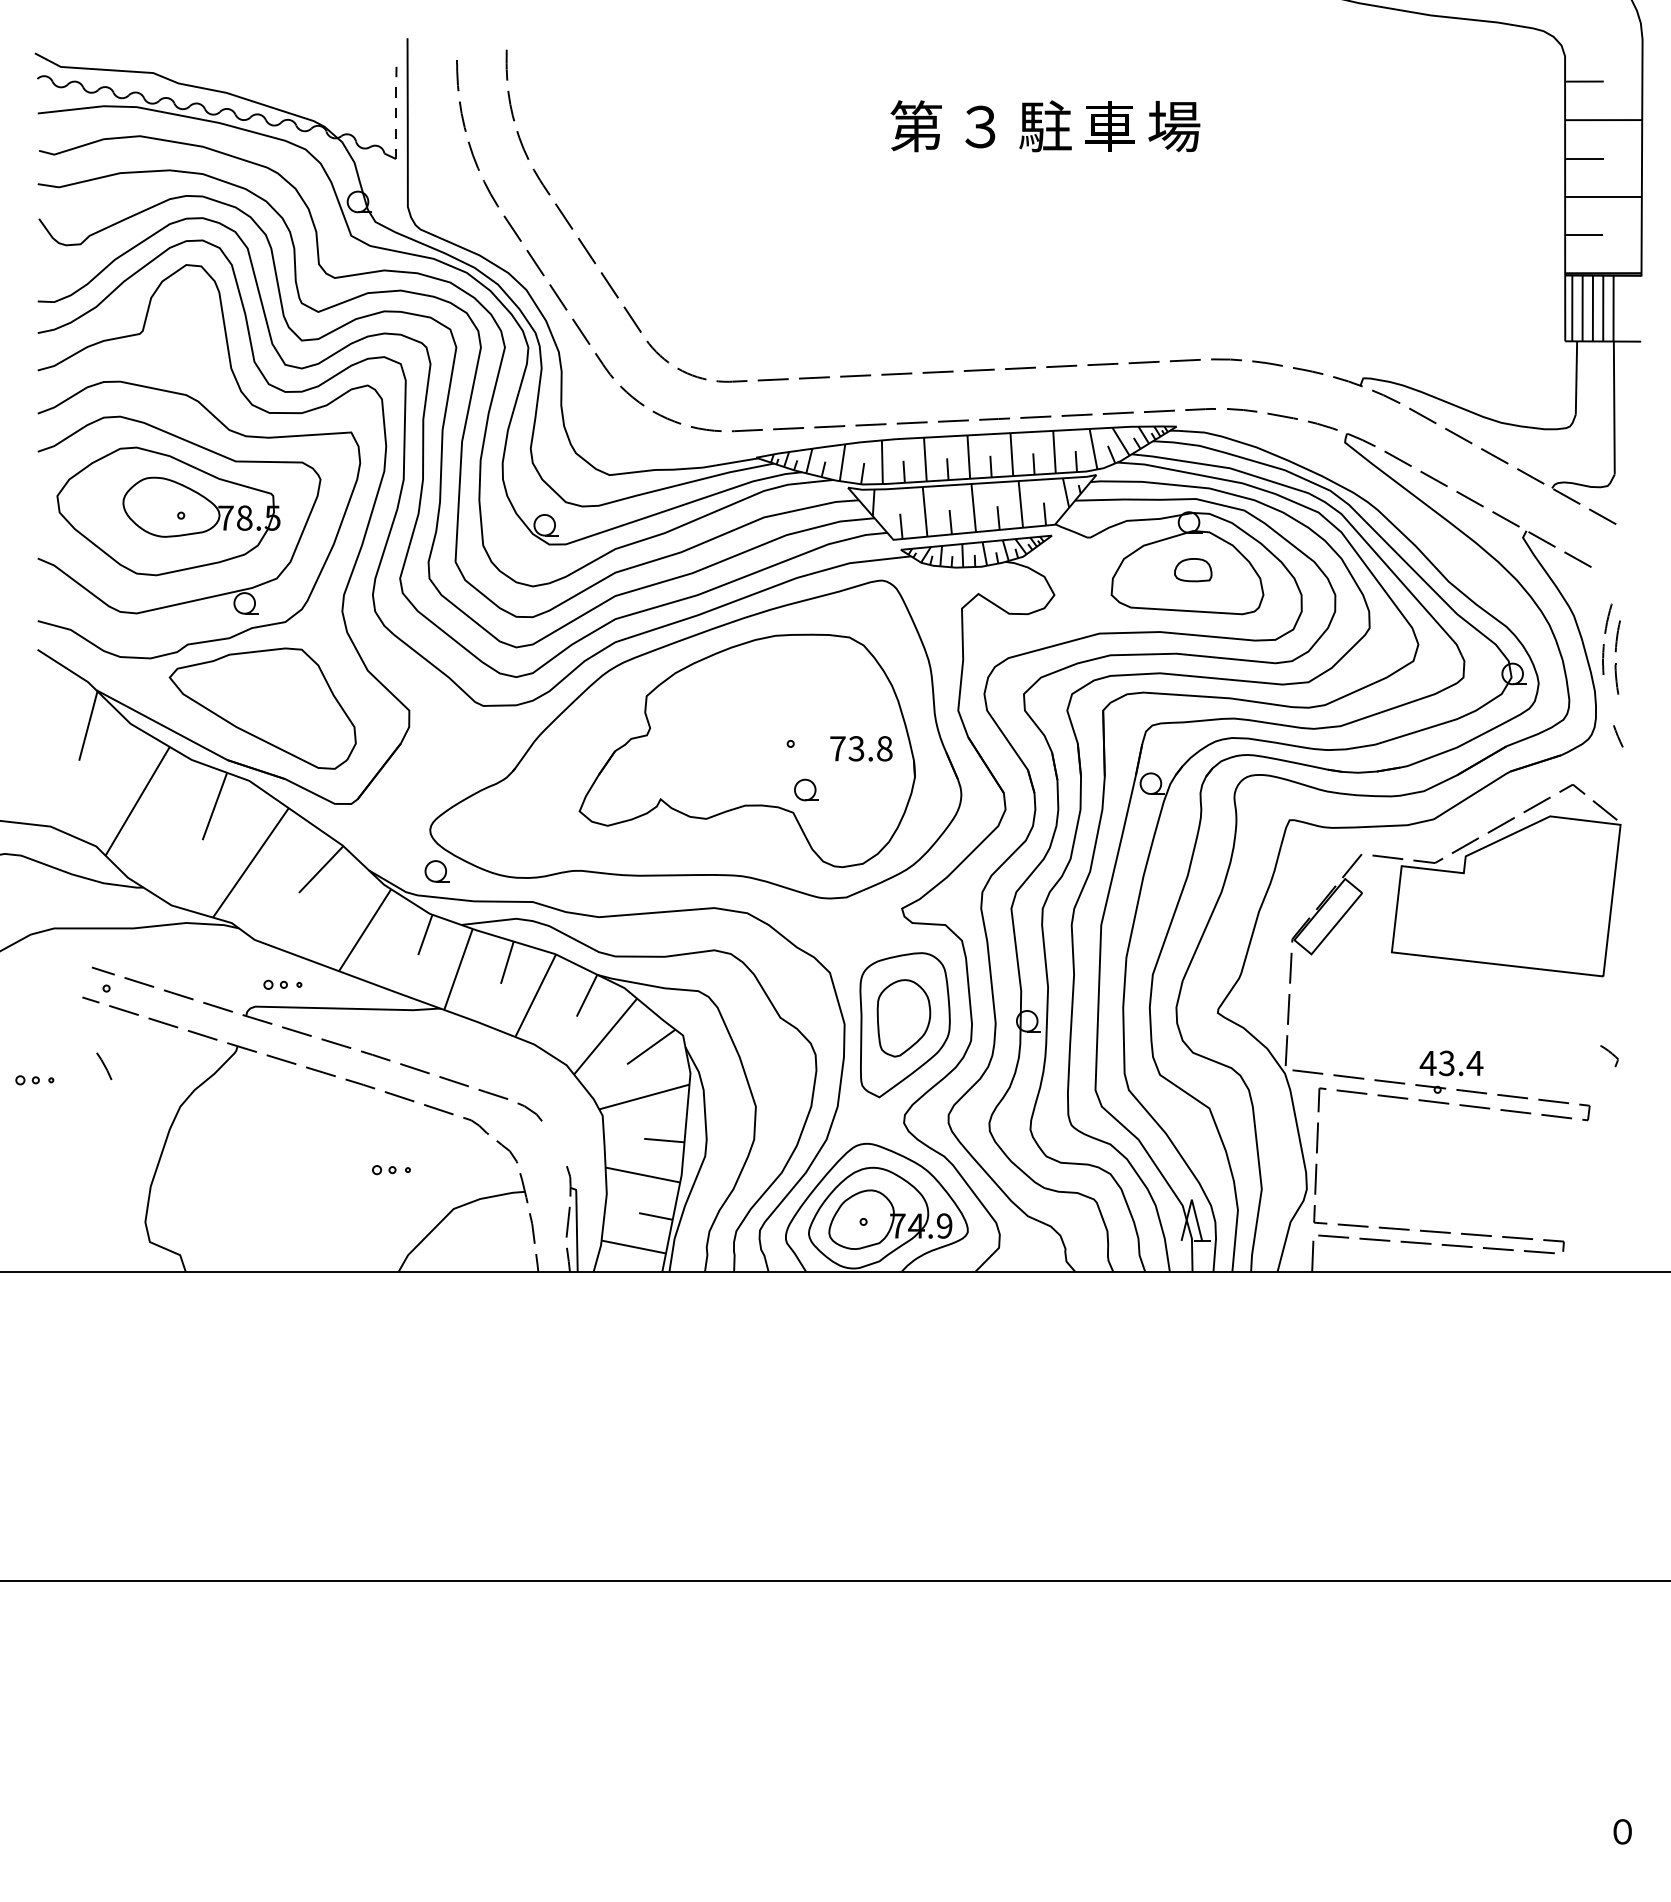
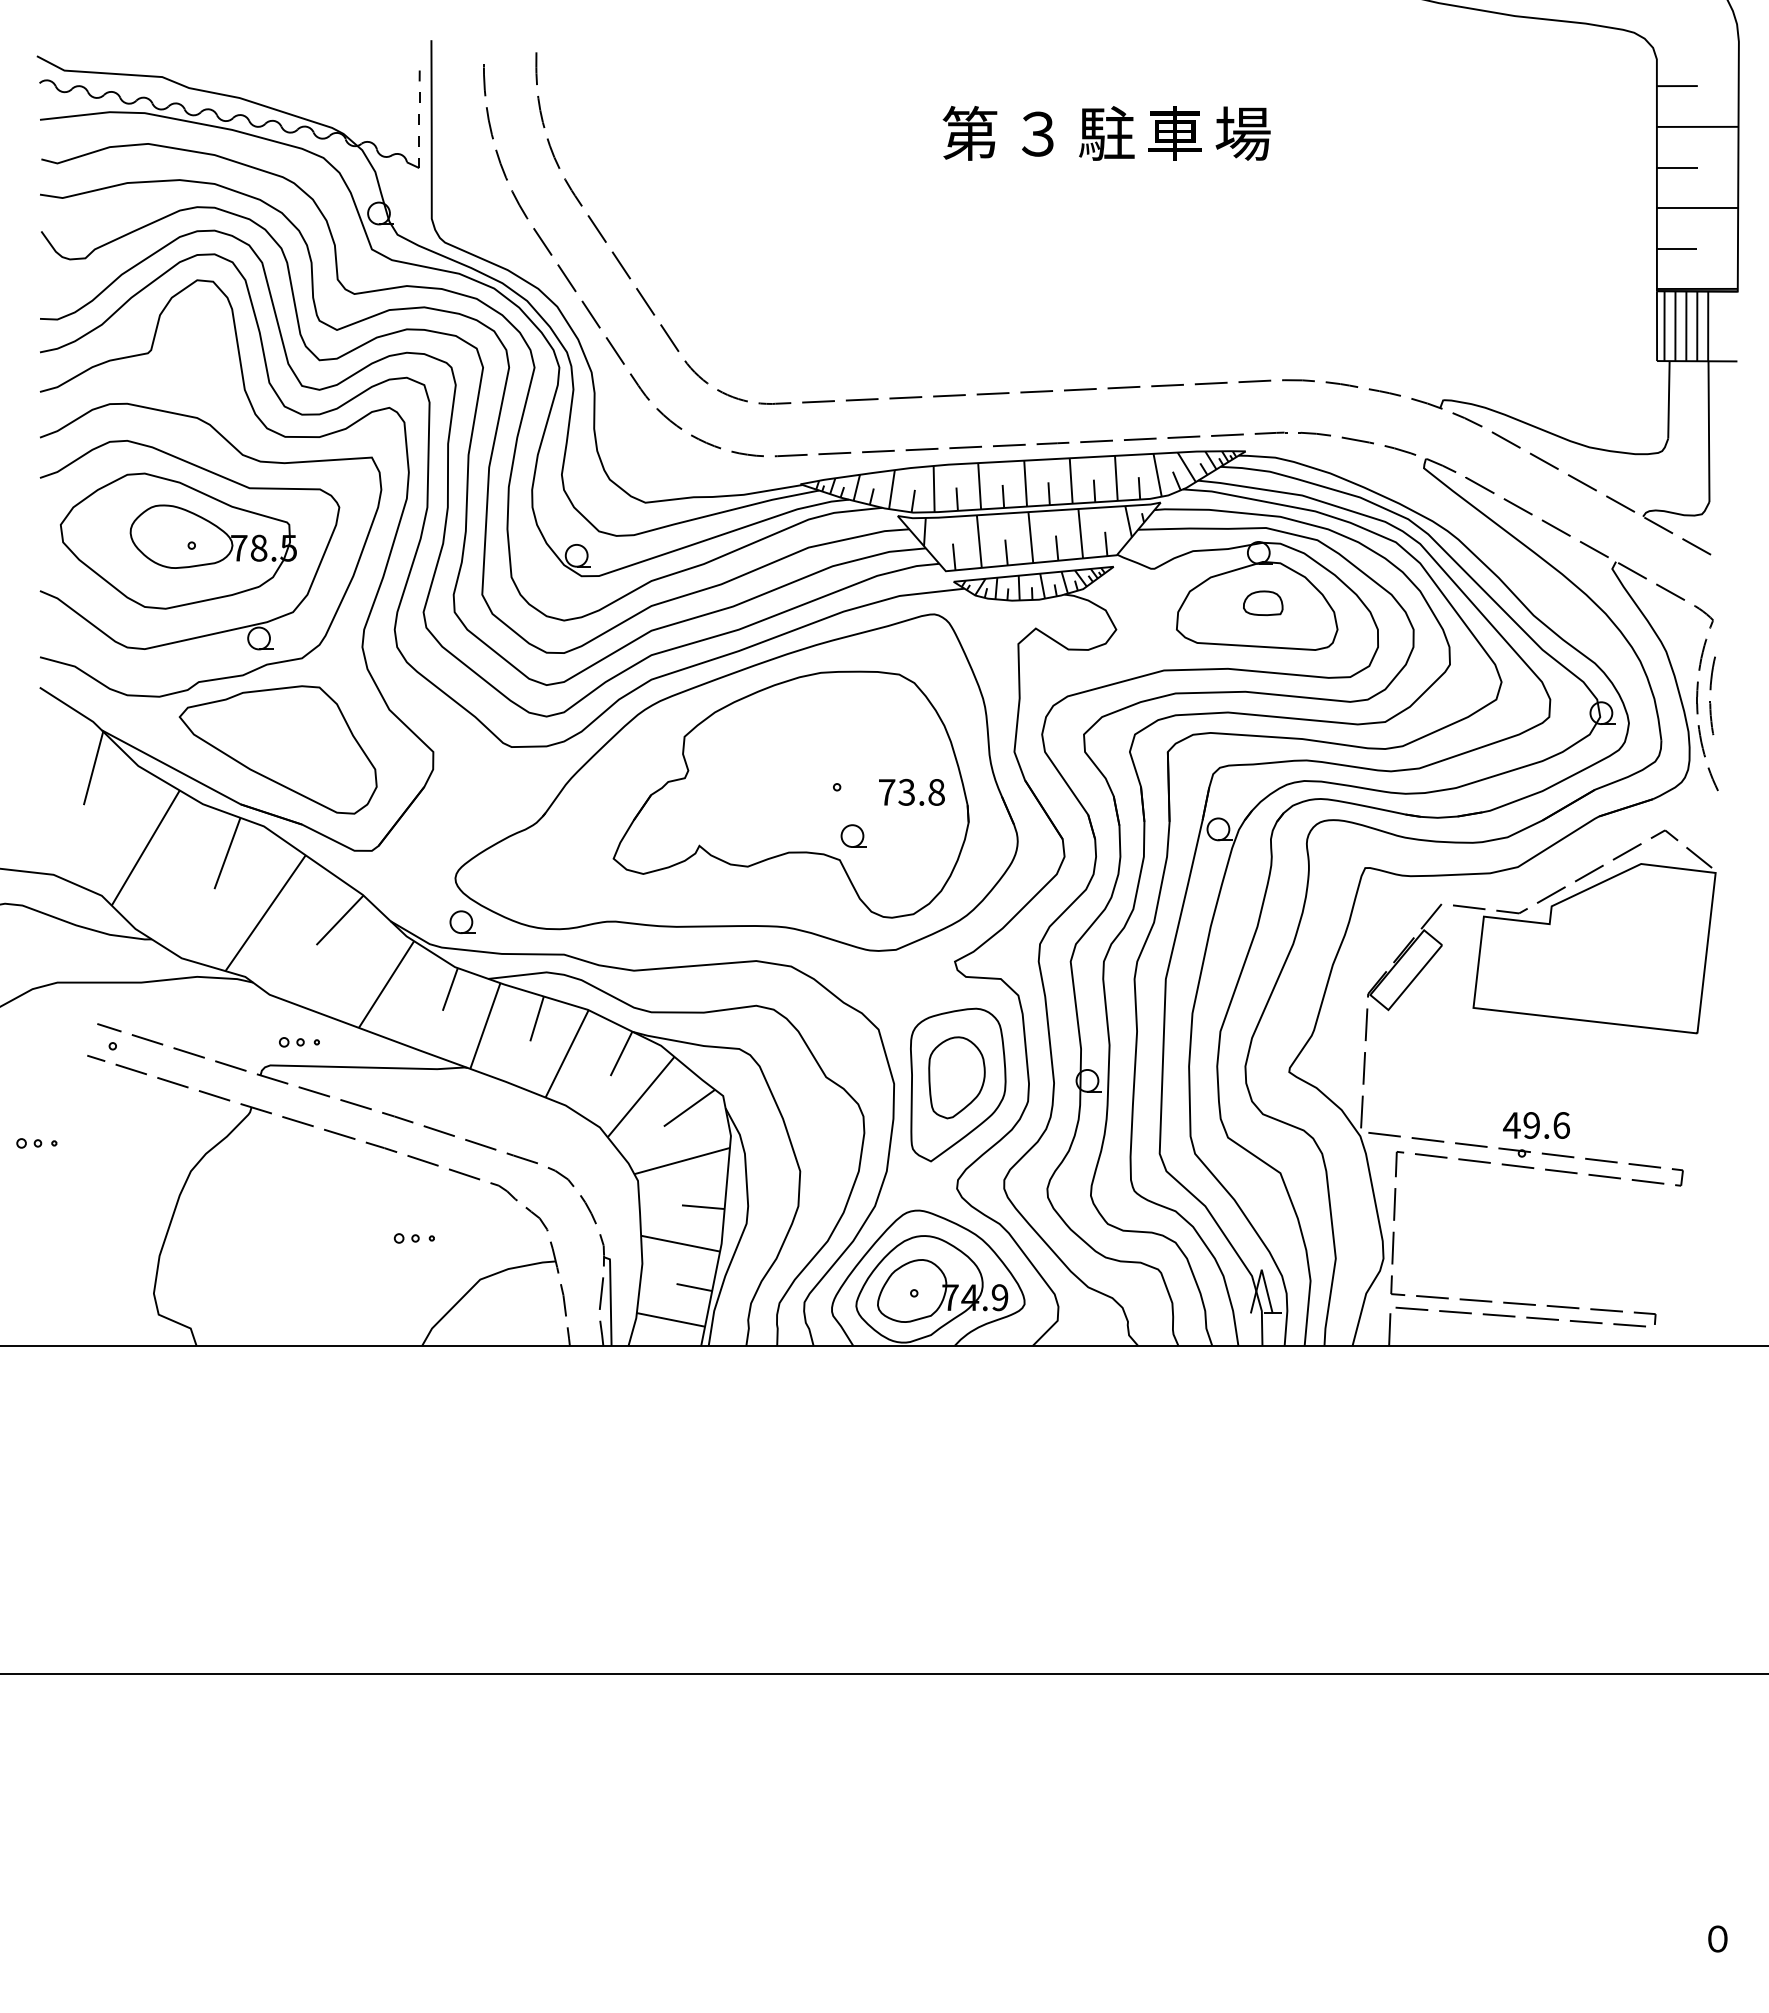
line: (1607, 700) -> (1701, 741), added
part: (1609, 1055) -> (1703, 616), moved
text: (1460, 1063) -> (1546, 1125), 43.4 -> 49.6
line: (104, 1066) -> (588, 1209), moved

